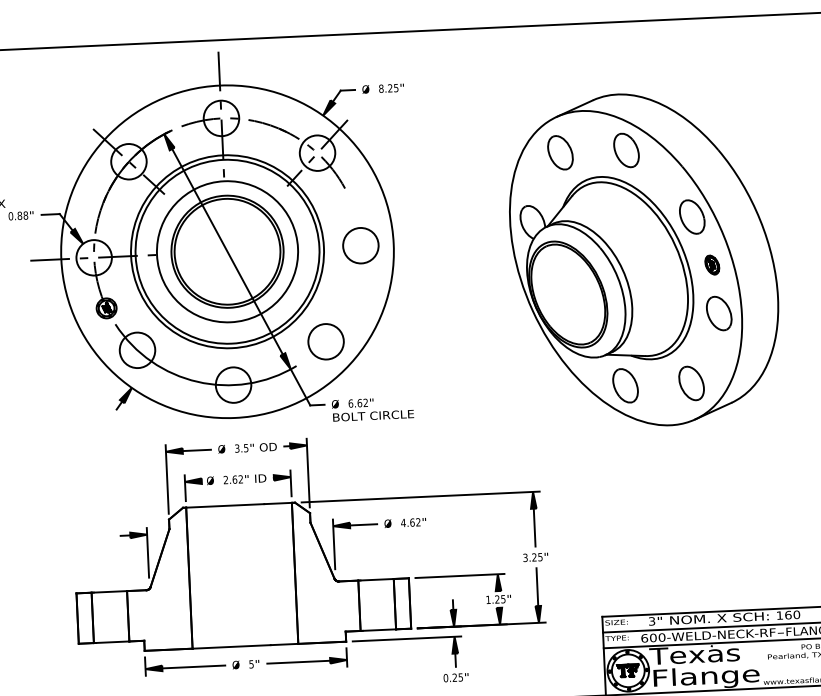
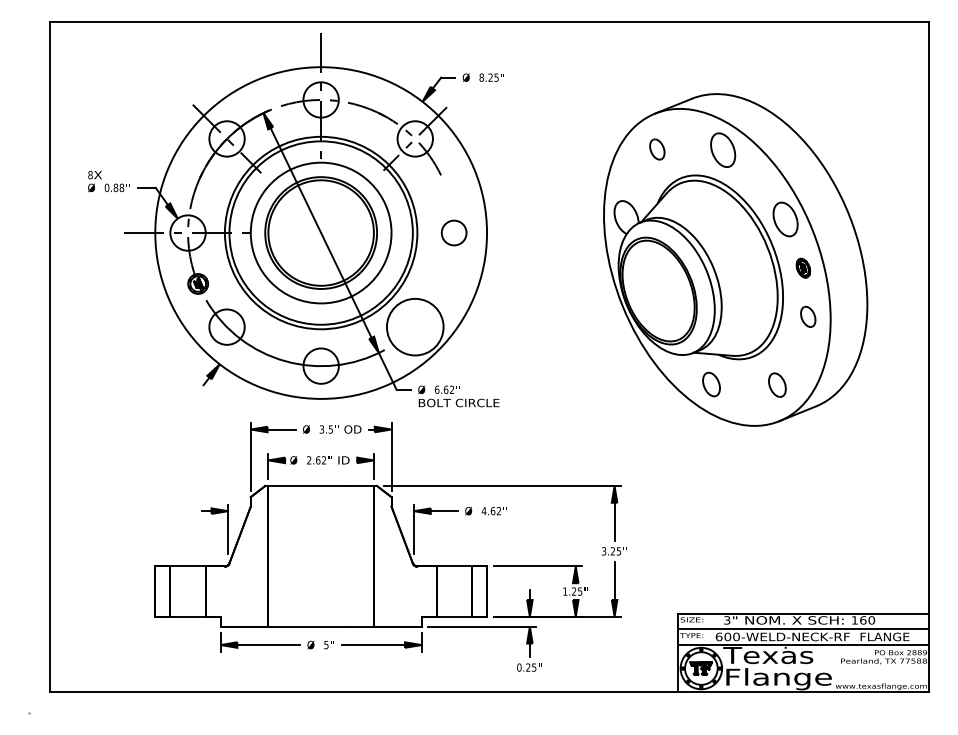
part: (560, 152) -> (657, 149), size x0.6
circle: (360, 245) -> (453, 232), size x0.7
part: (719, 313) -> (808, 316), size x0.6
circle: (325, 341) -> (414, 326), size x1.6
part: (691, 382) -> (777, 384), size x0.7
part: (625, 385) -> (711, 384), size x0.7

